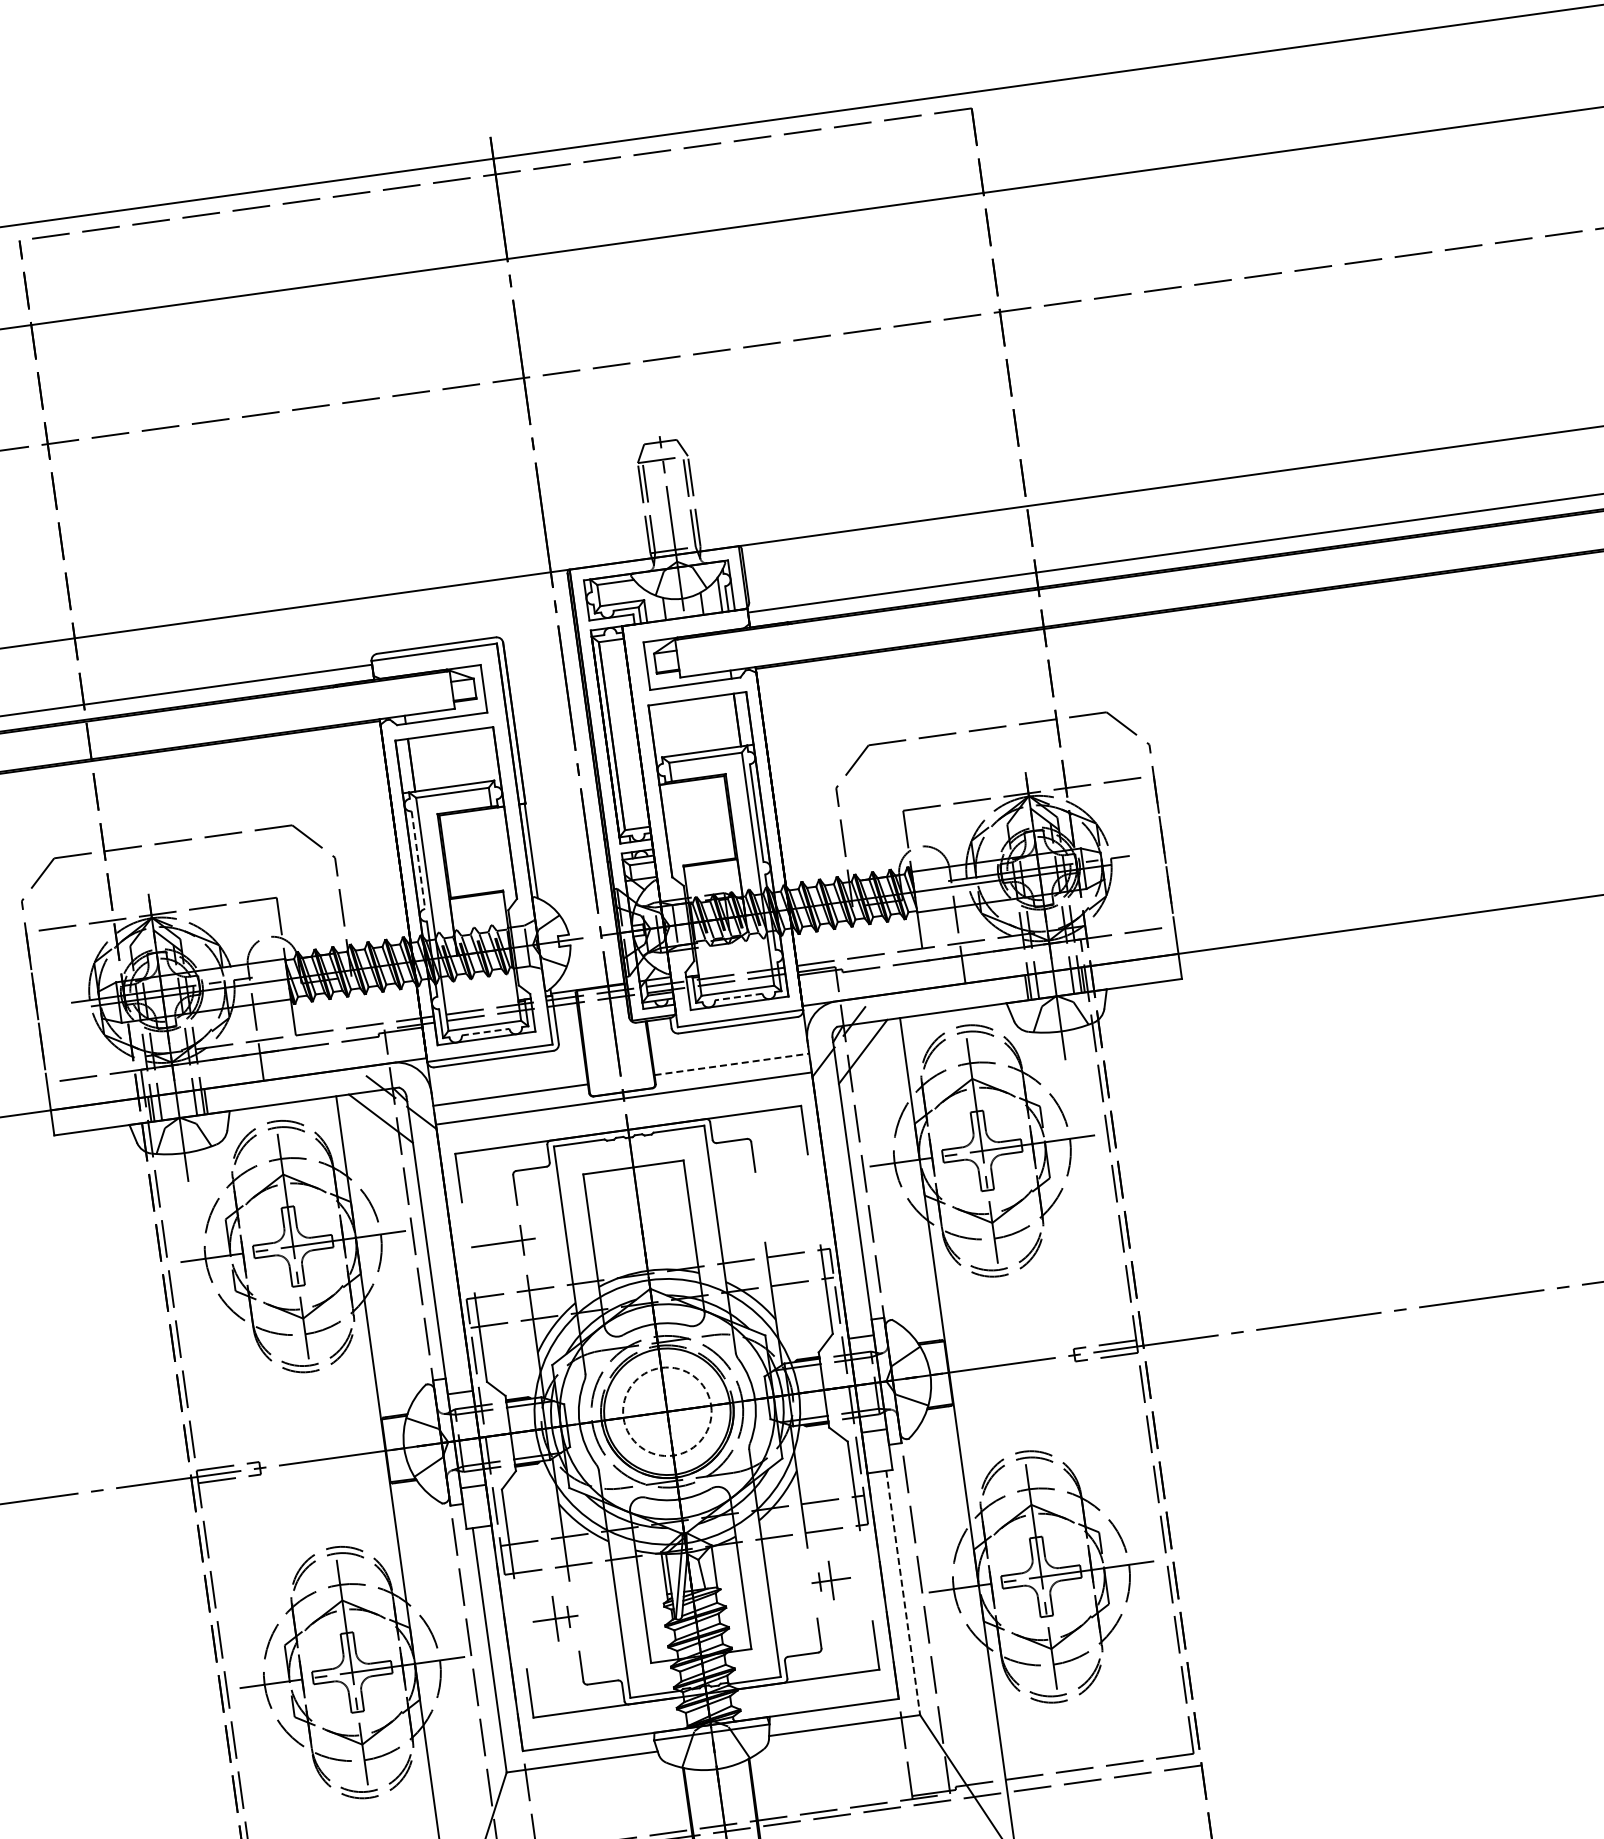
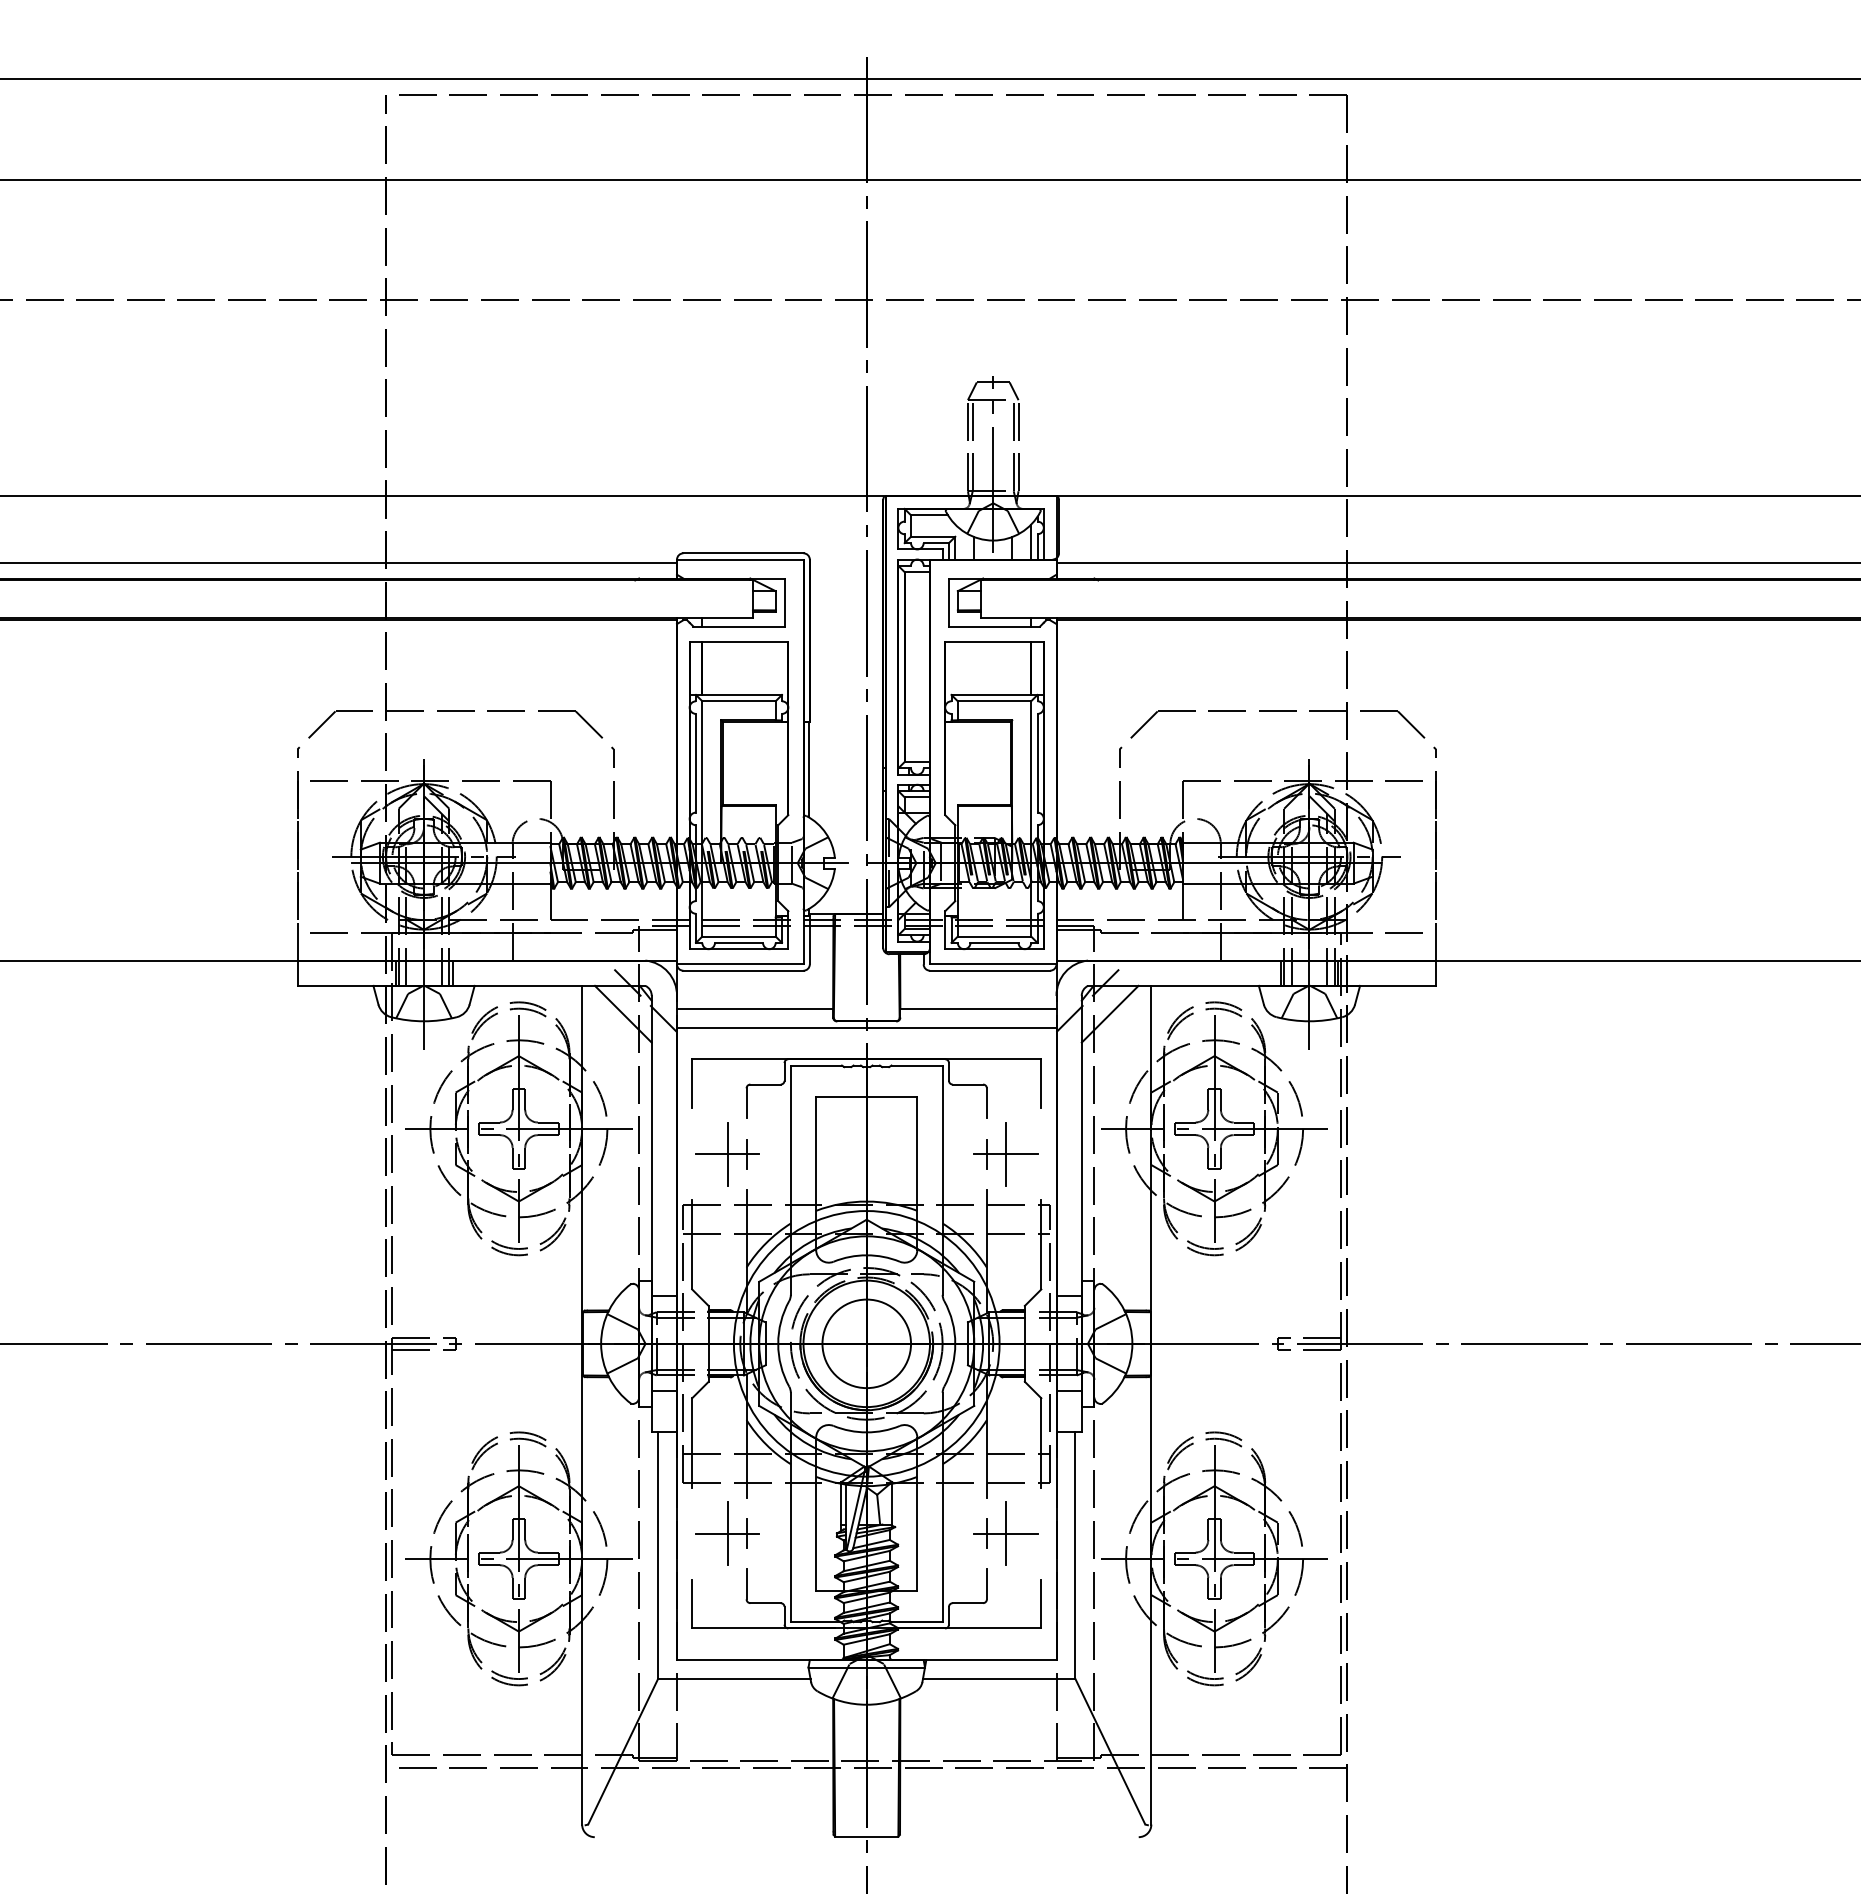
line: (417, 860) -> (695, 763), dashed -> solid
line: (738, 996) -> (994, 942), dashed -> solid
line: (486, 1031) -> (739, 942), dashed -> solid
line: (731, 1064) -> (978, 1008), dashed -> solid
part: (778, 1205) -> (1005, 1154), added
line: (503, 1242) -> (727, 1153), added
circle: (667, 1411) -> (866, 1343), dashed -> solid
part: (830, 1580) -> (1005, 1533), size x1.67
line: (903, 1593) -> (1075, 1556), dashed -> solid
part: (555, 1618) -> (727, 1533), size x1.43

